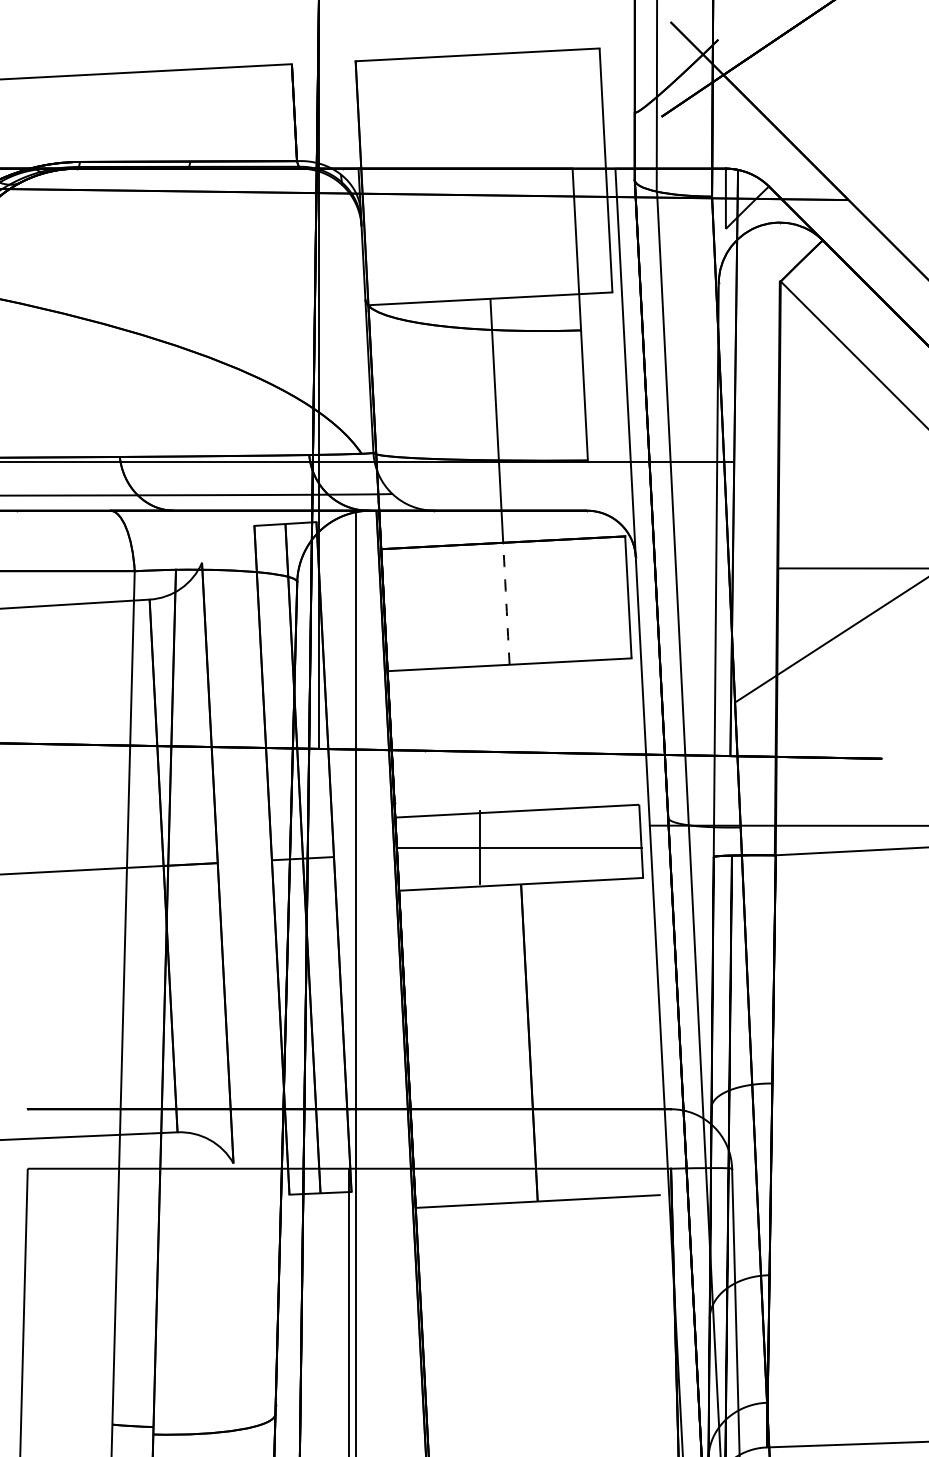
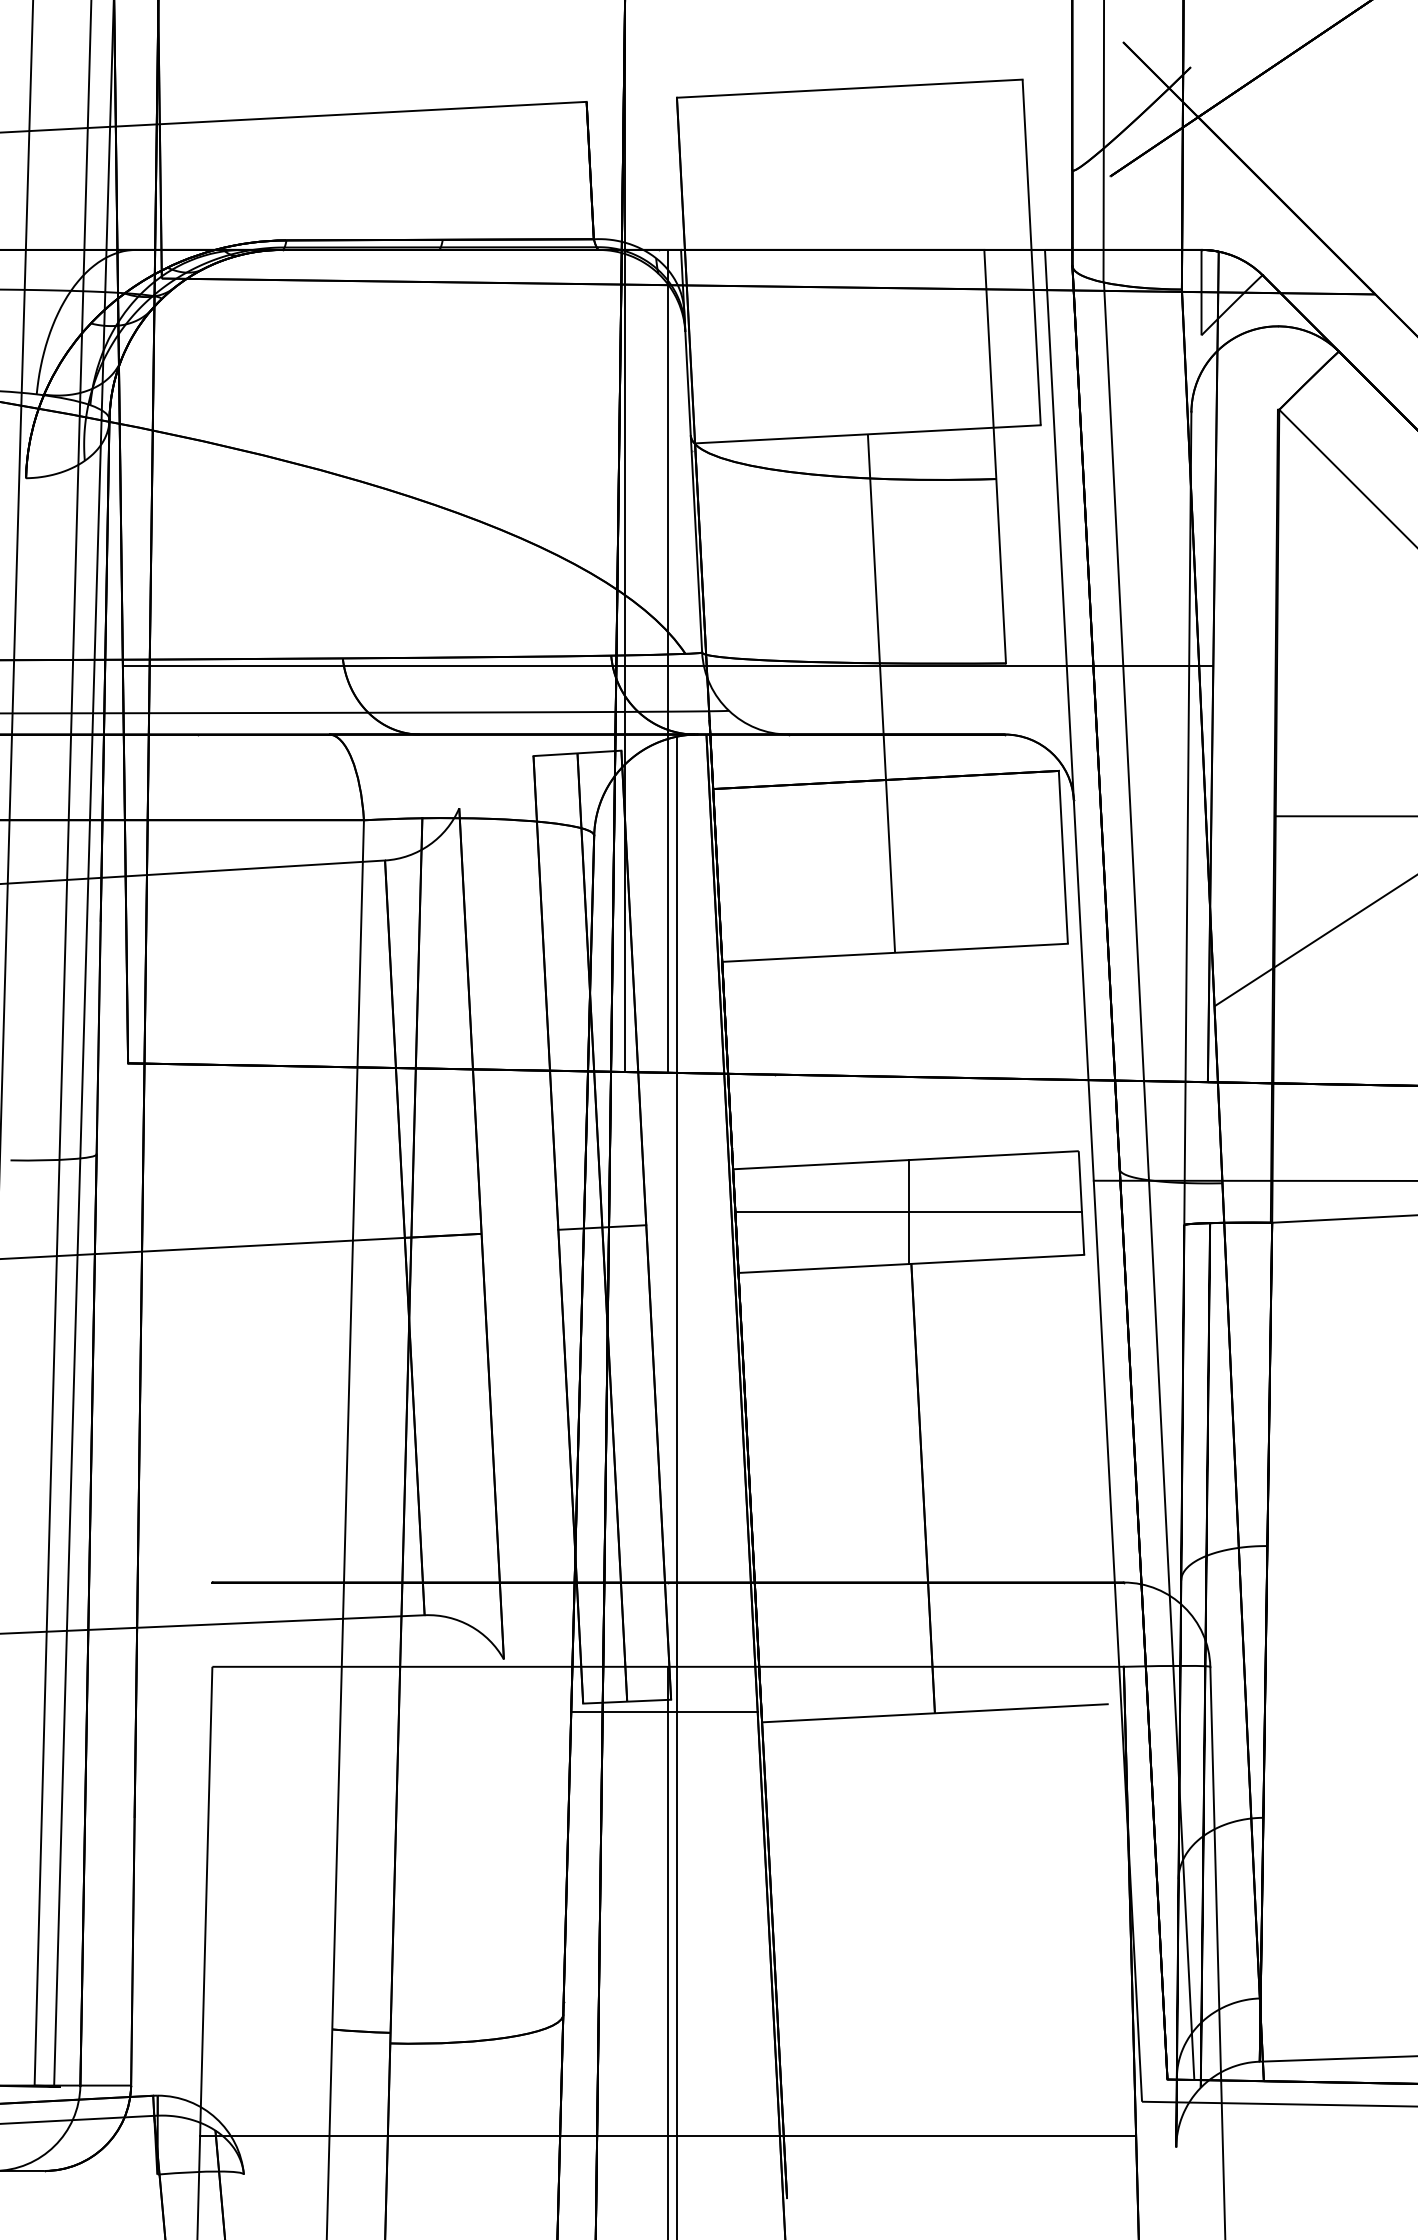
line: (349, 458) -> (668, 660), added
arc: (506, 601) -> (890, 862), dashed -> solid
line: (480, 848) -> (908, 1212), moved
line: (346, 1200) -> (664, 1712), added

